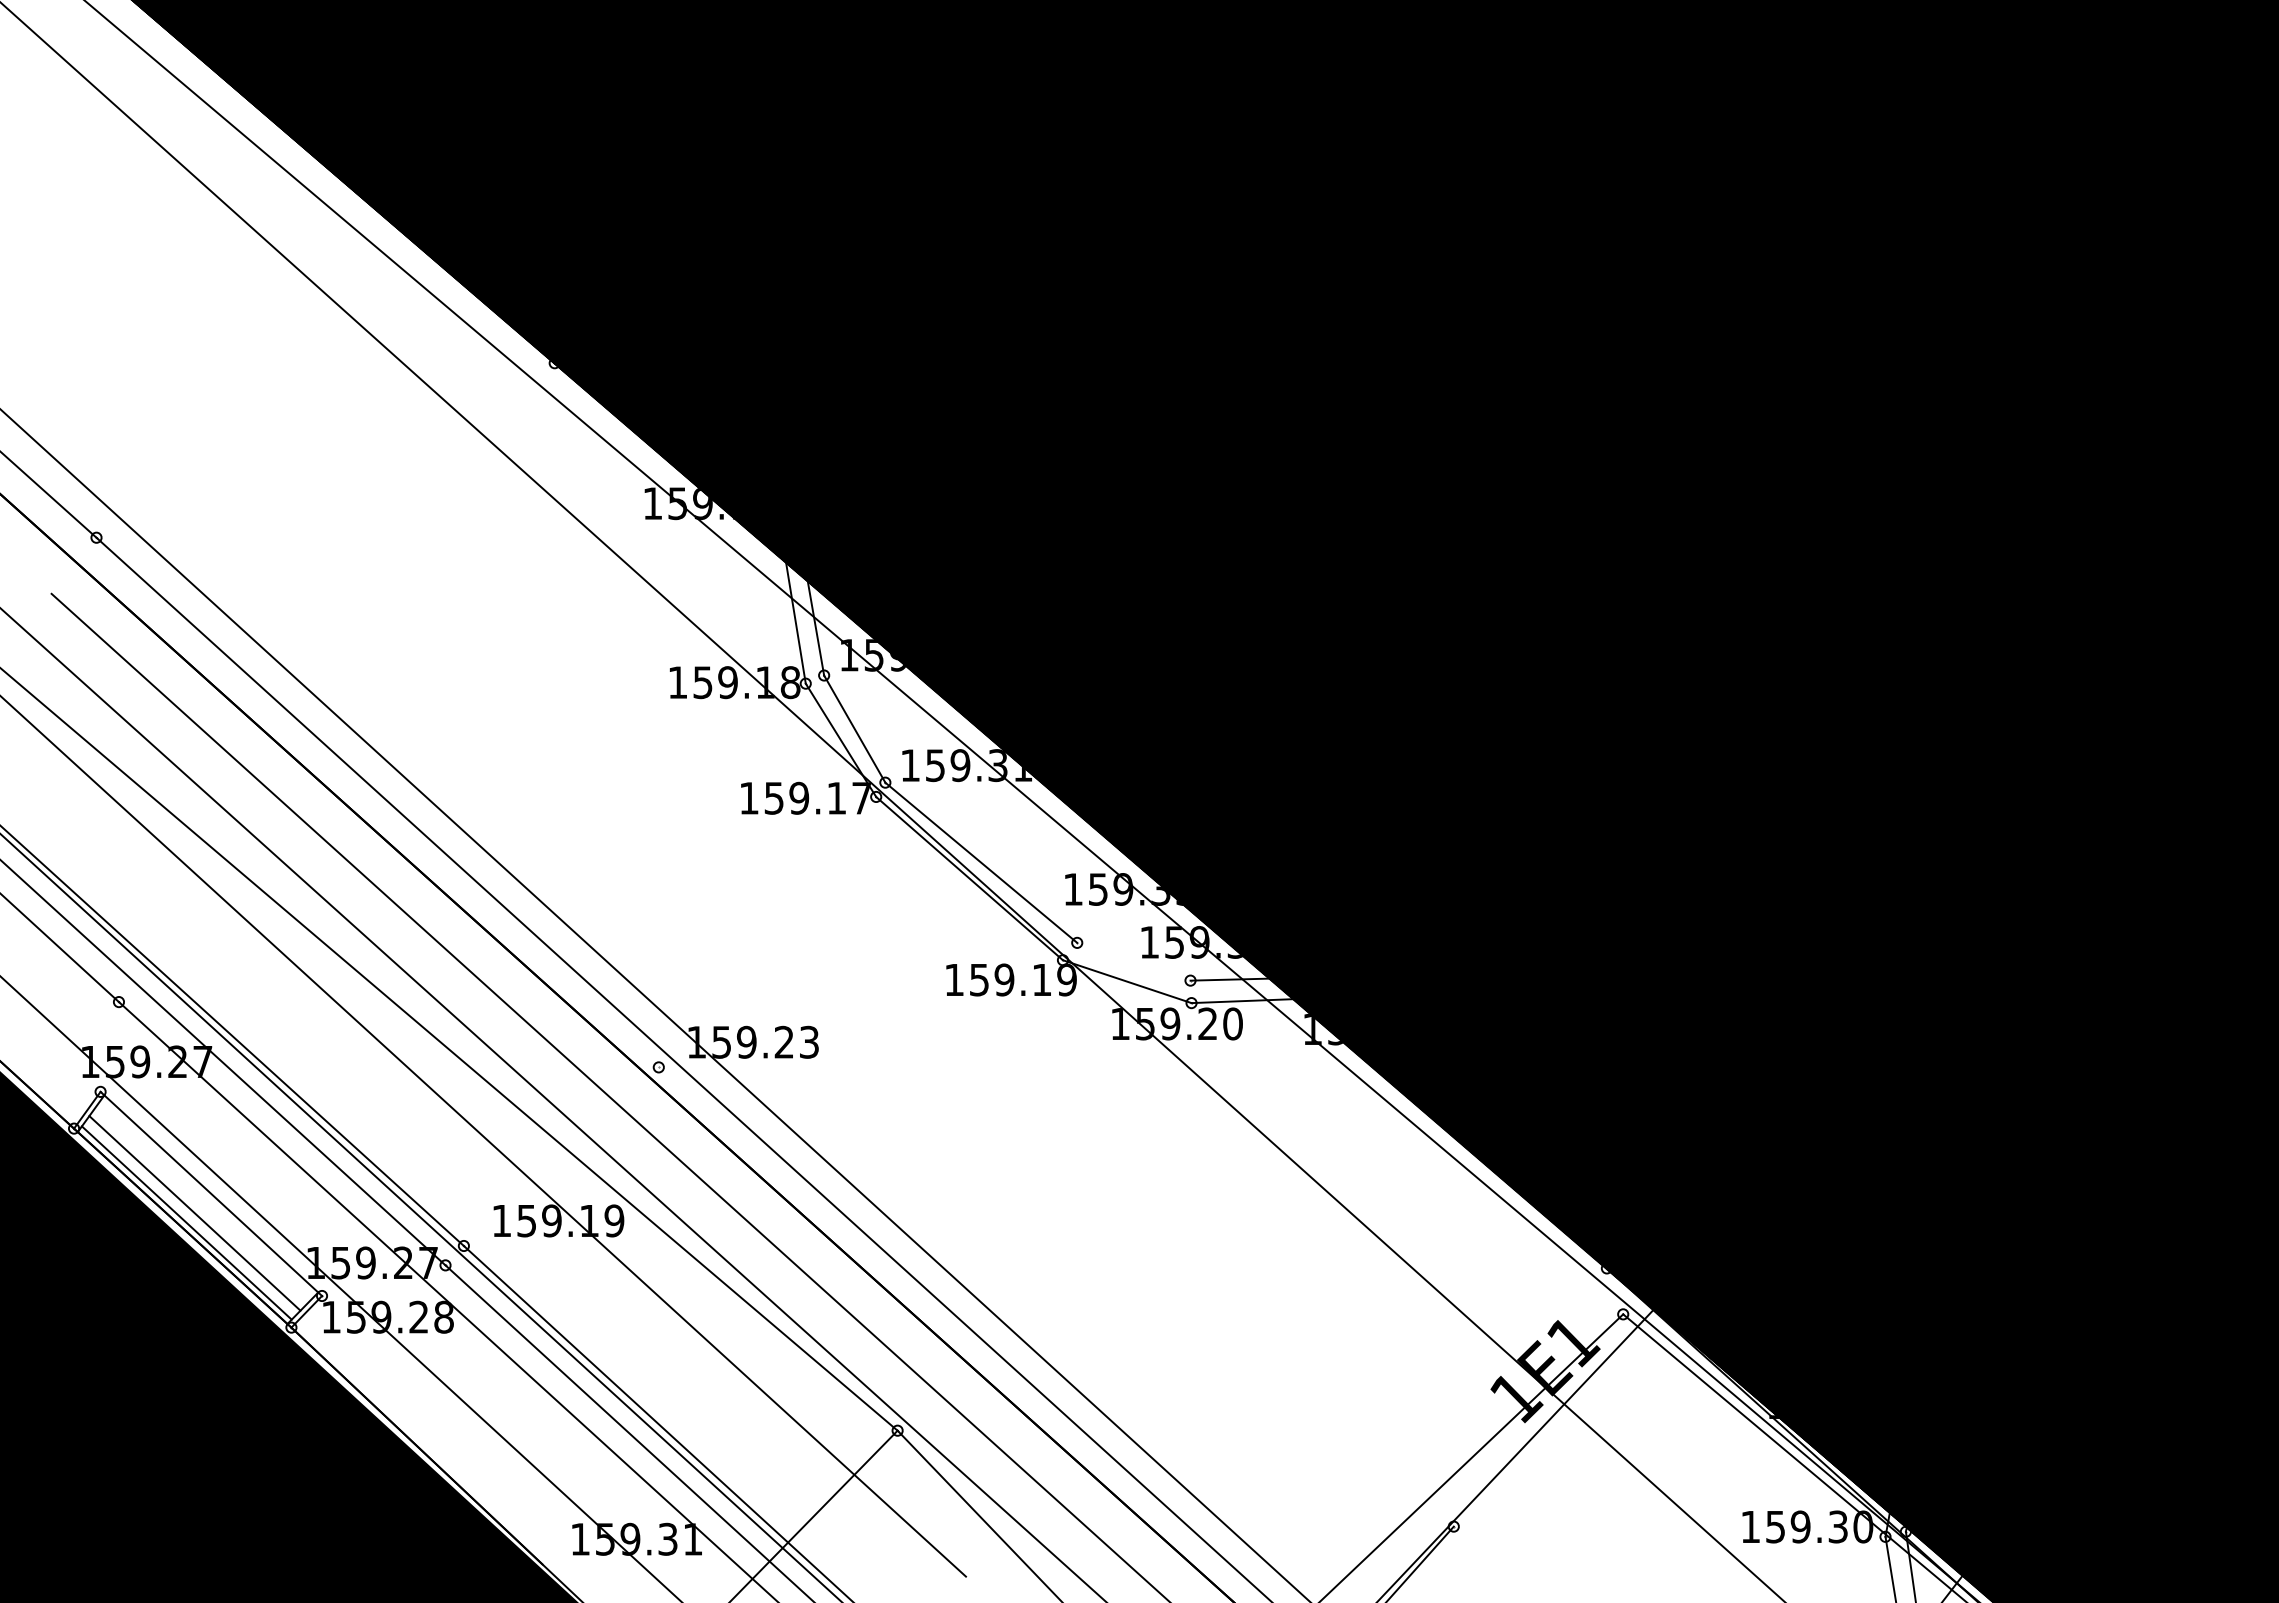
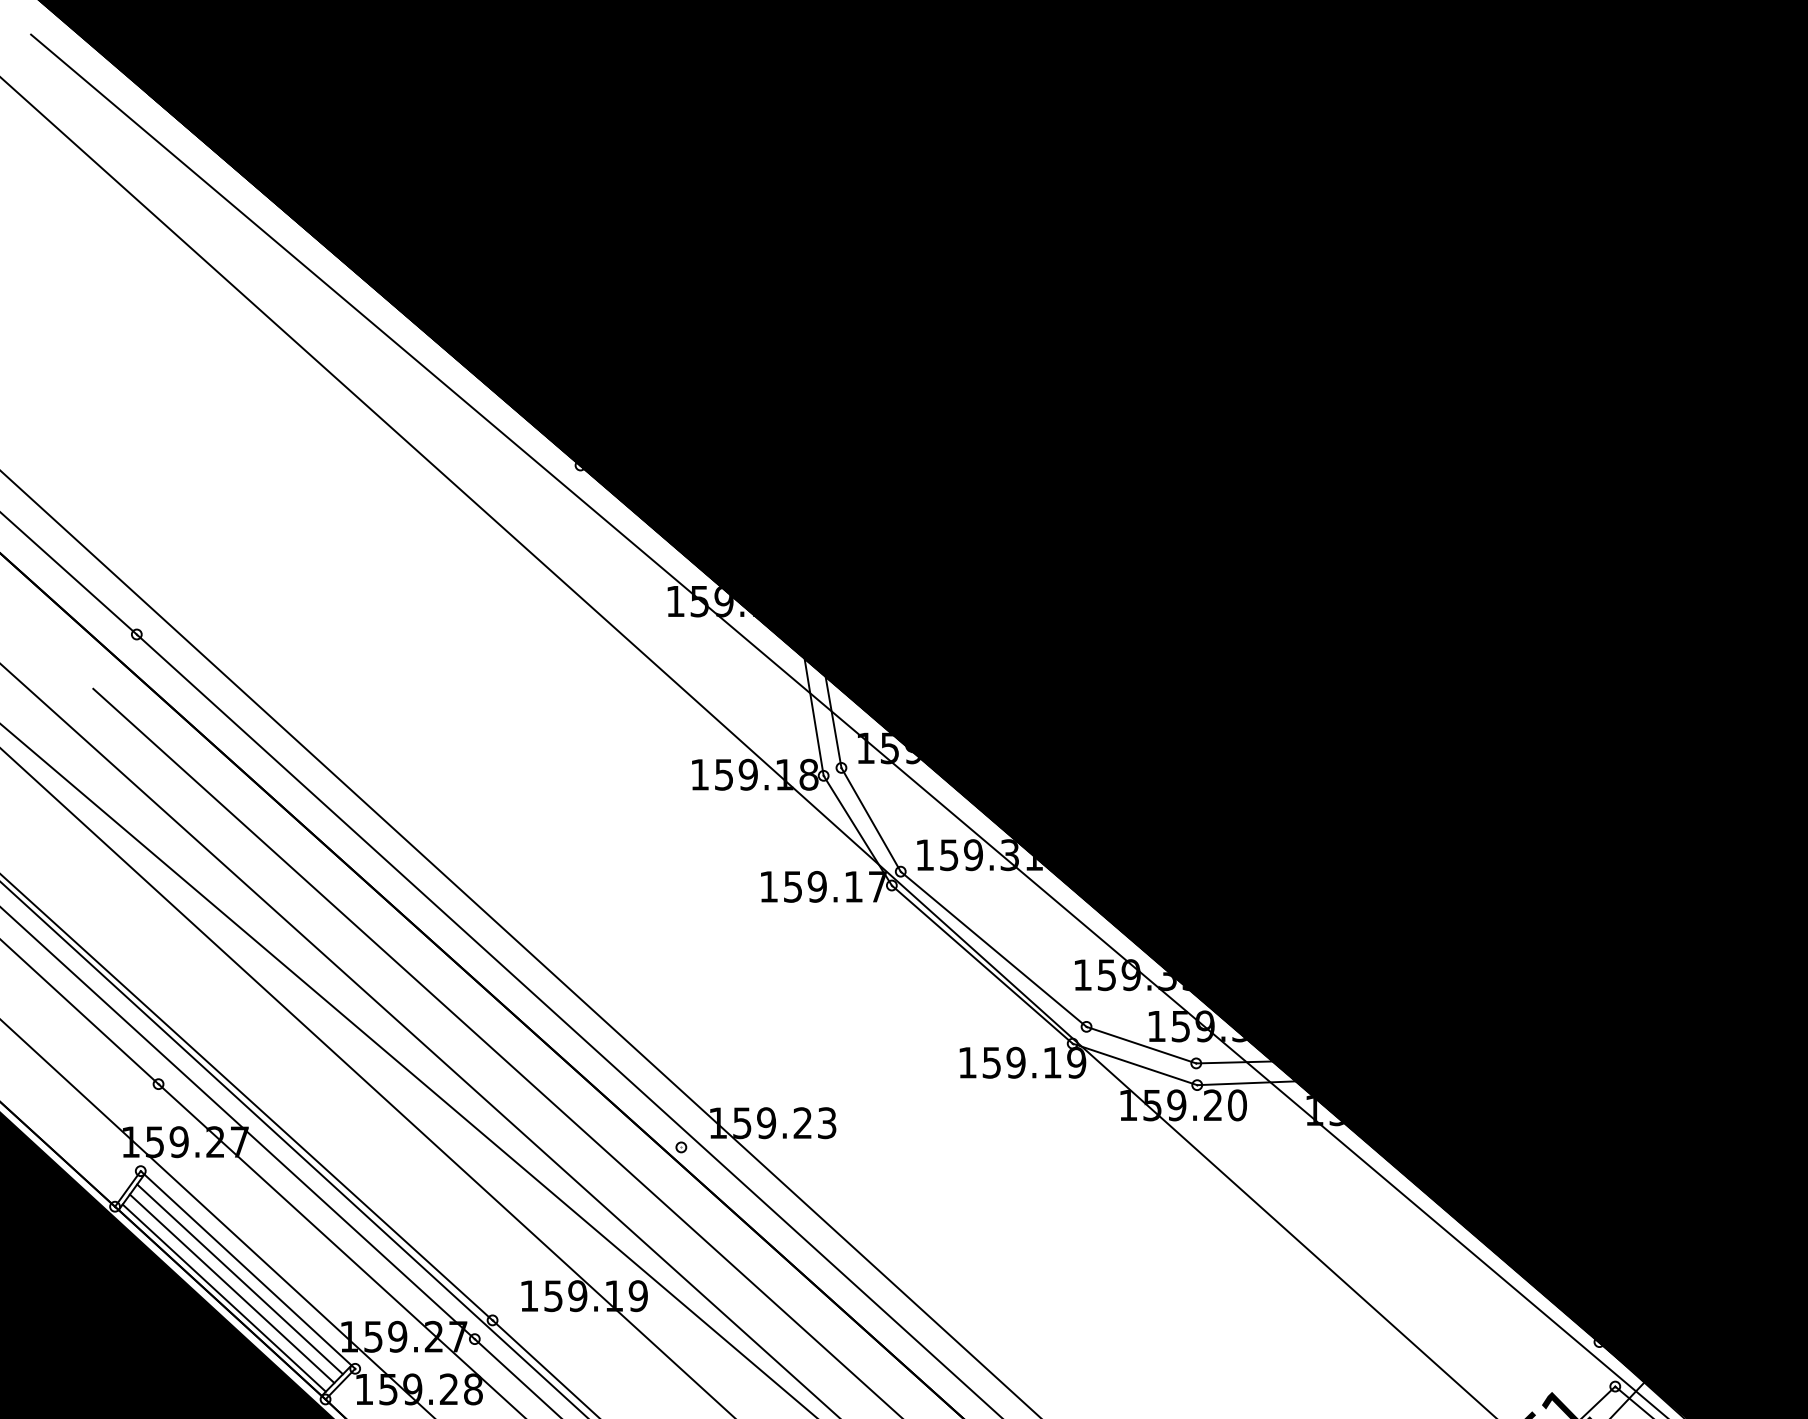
line: (1133, 961) -> (1141, 1044), added
line: (202, 1203) -> (239, 1279), added

